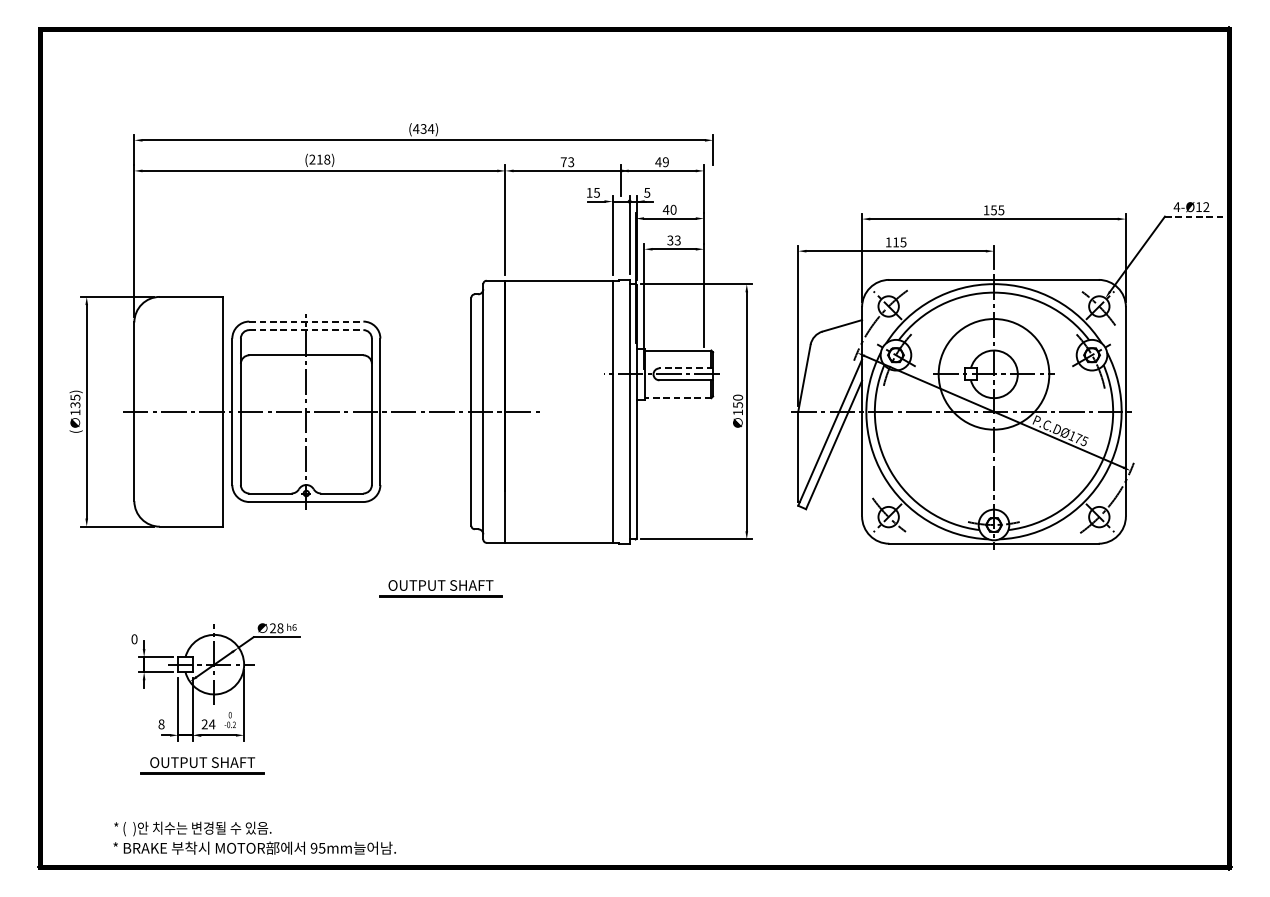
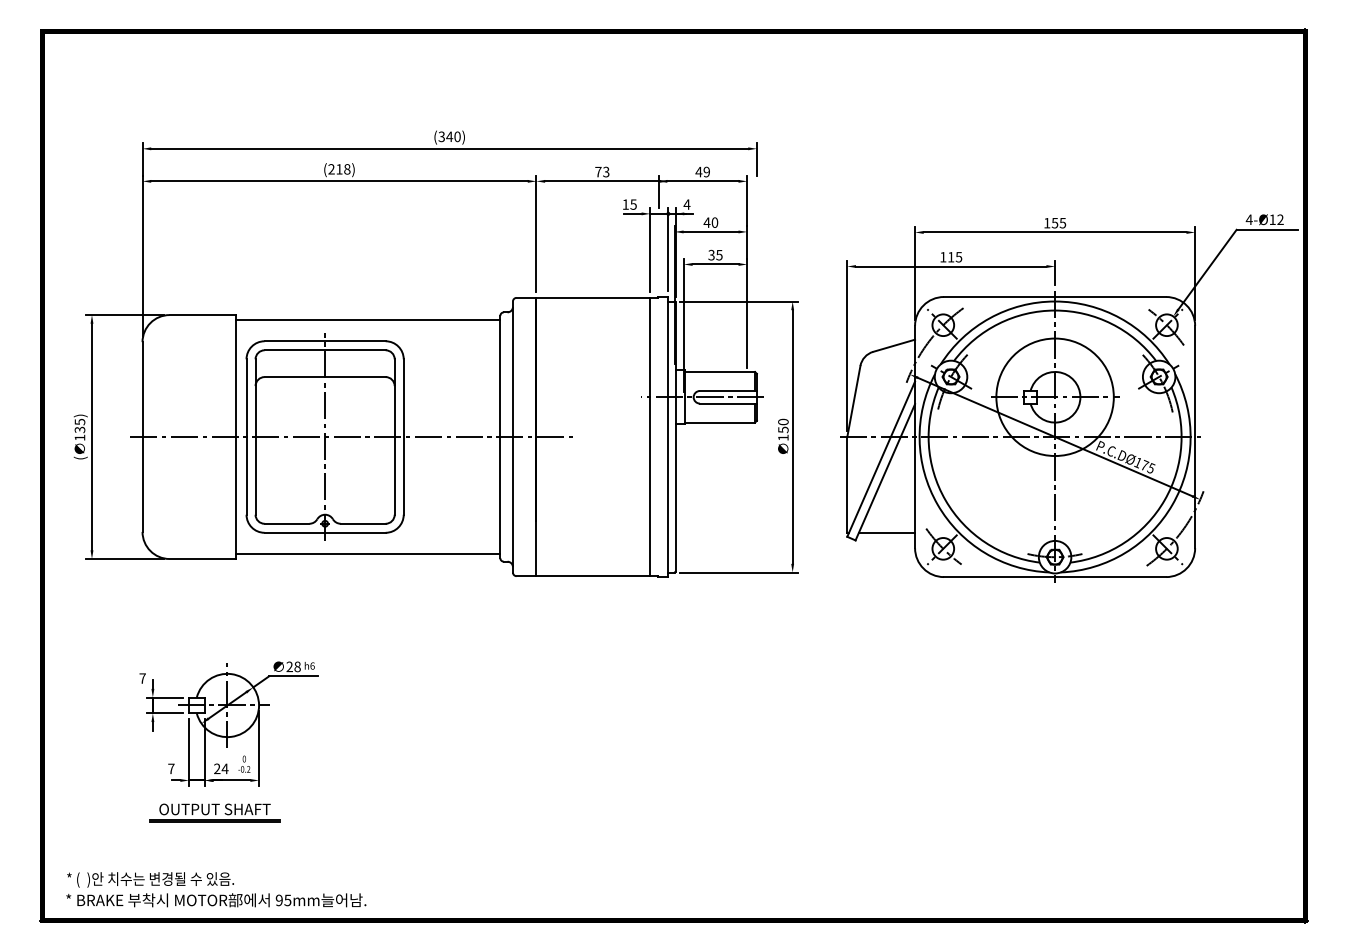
text: (423, 128) -> (449, 136), (434) -> (340)
text: (646, 192) -> (686, 204), 5 -> 4
line: (1194, 216) -> (1267, 229), dashed -> solid
text: (677, 239) -> (719, 254), 33 -> 35
line: (347, 302) -> (368, 320), added
line: (306, 321) -> (325, 341), dashed -> solid
line: (306, 330) -> (325, 350), dashed -> solid
line: (685, 367) -> (727, 390), dashed -> solid
line: (677, 398) -> (719, 422), dashed -> solid
line: (835, 501) -> (886, 532), added
line: (347, 521) -> (368, 553), added
part: (440, 588) -> (467, 624), removed
text: (134, 639) -> (142, 678), 0 -> 7
text: (161, 724) -> (171, 768), 8 -> 7
text: (254, 838) -> (216, 889), moved

